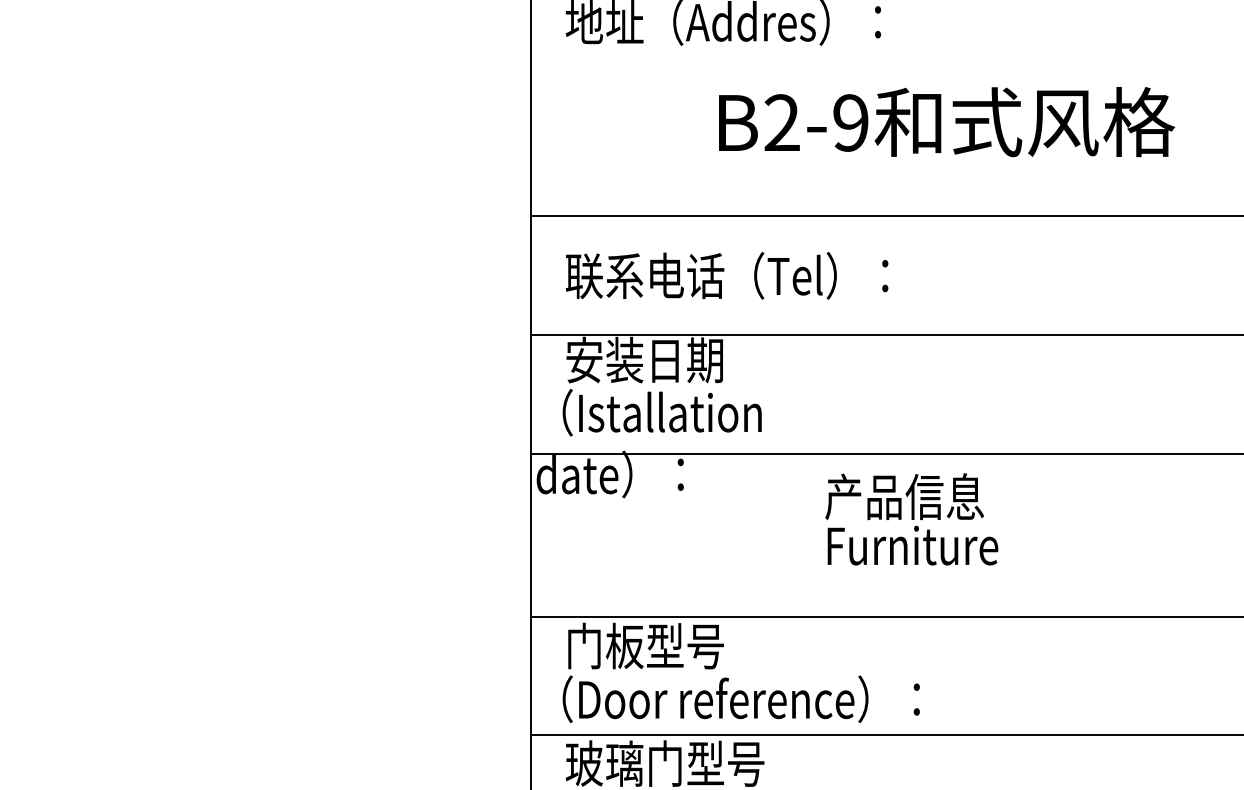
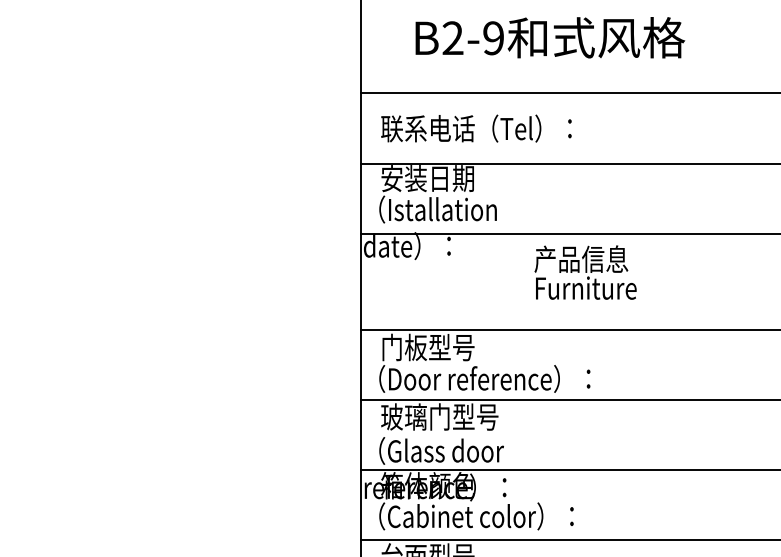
text: (947, 121) -> (550, 37), moved

